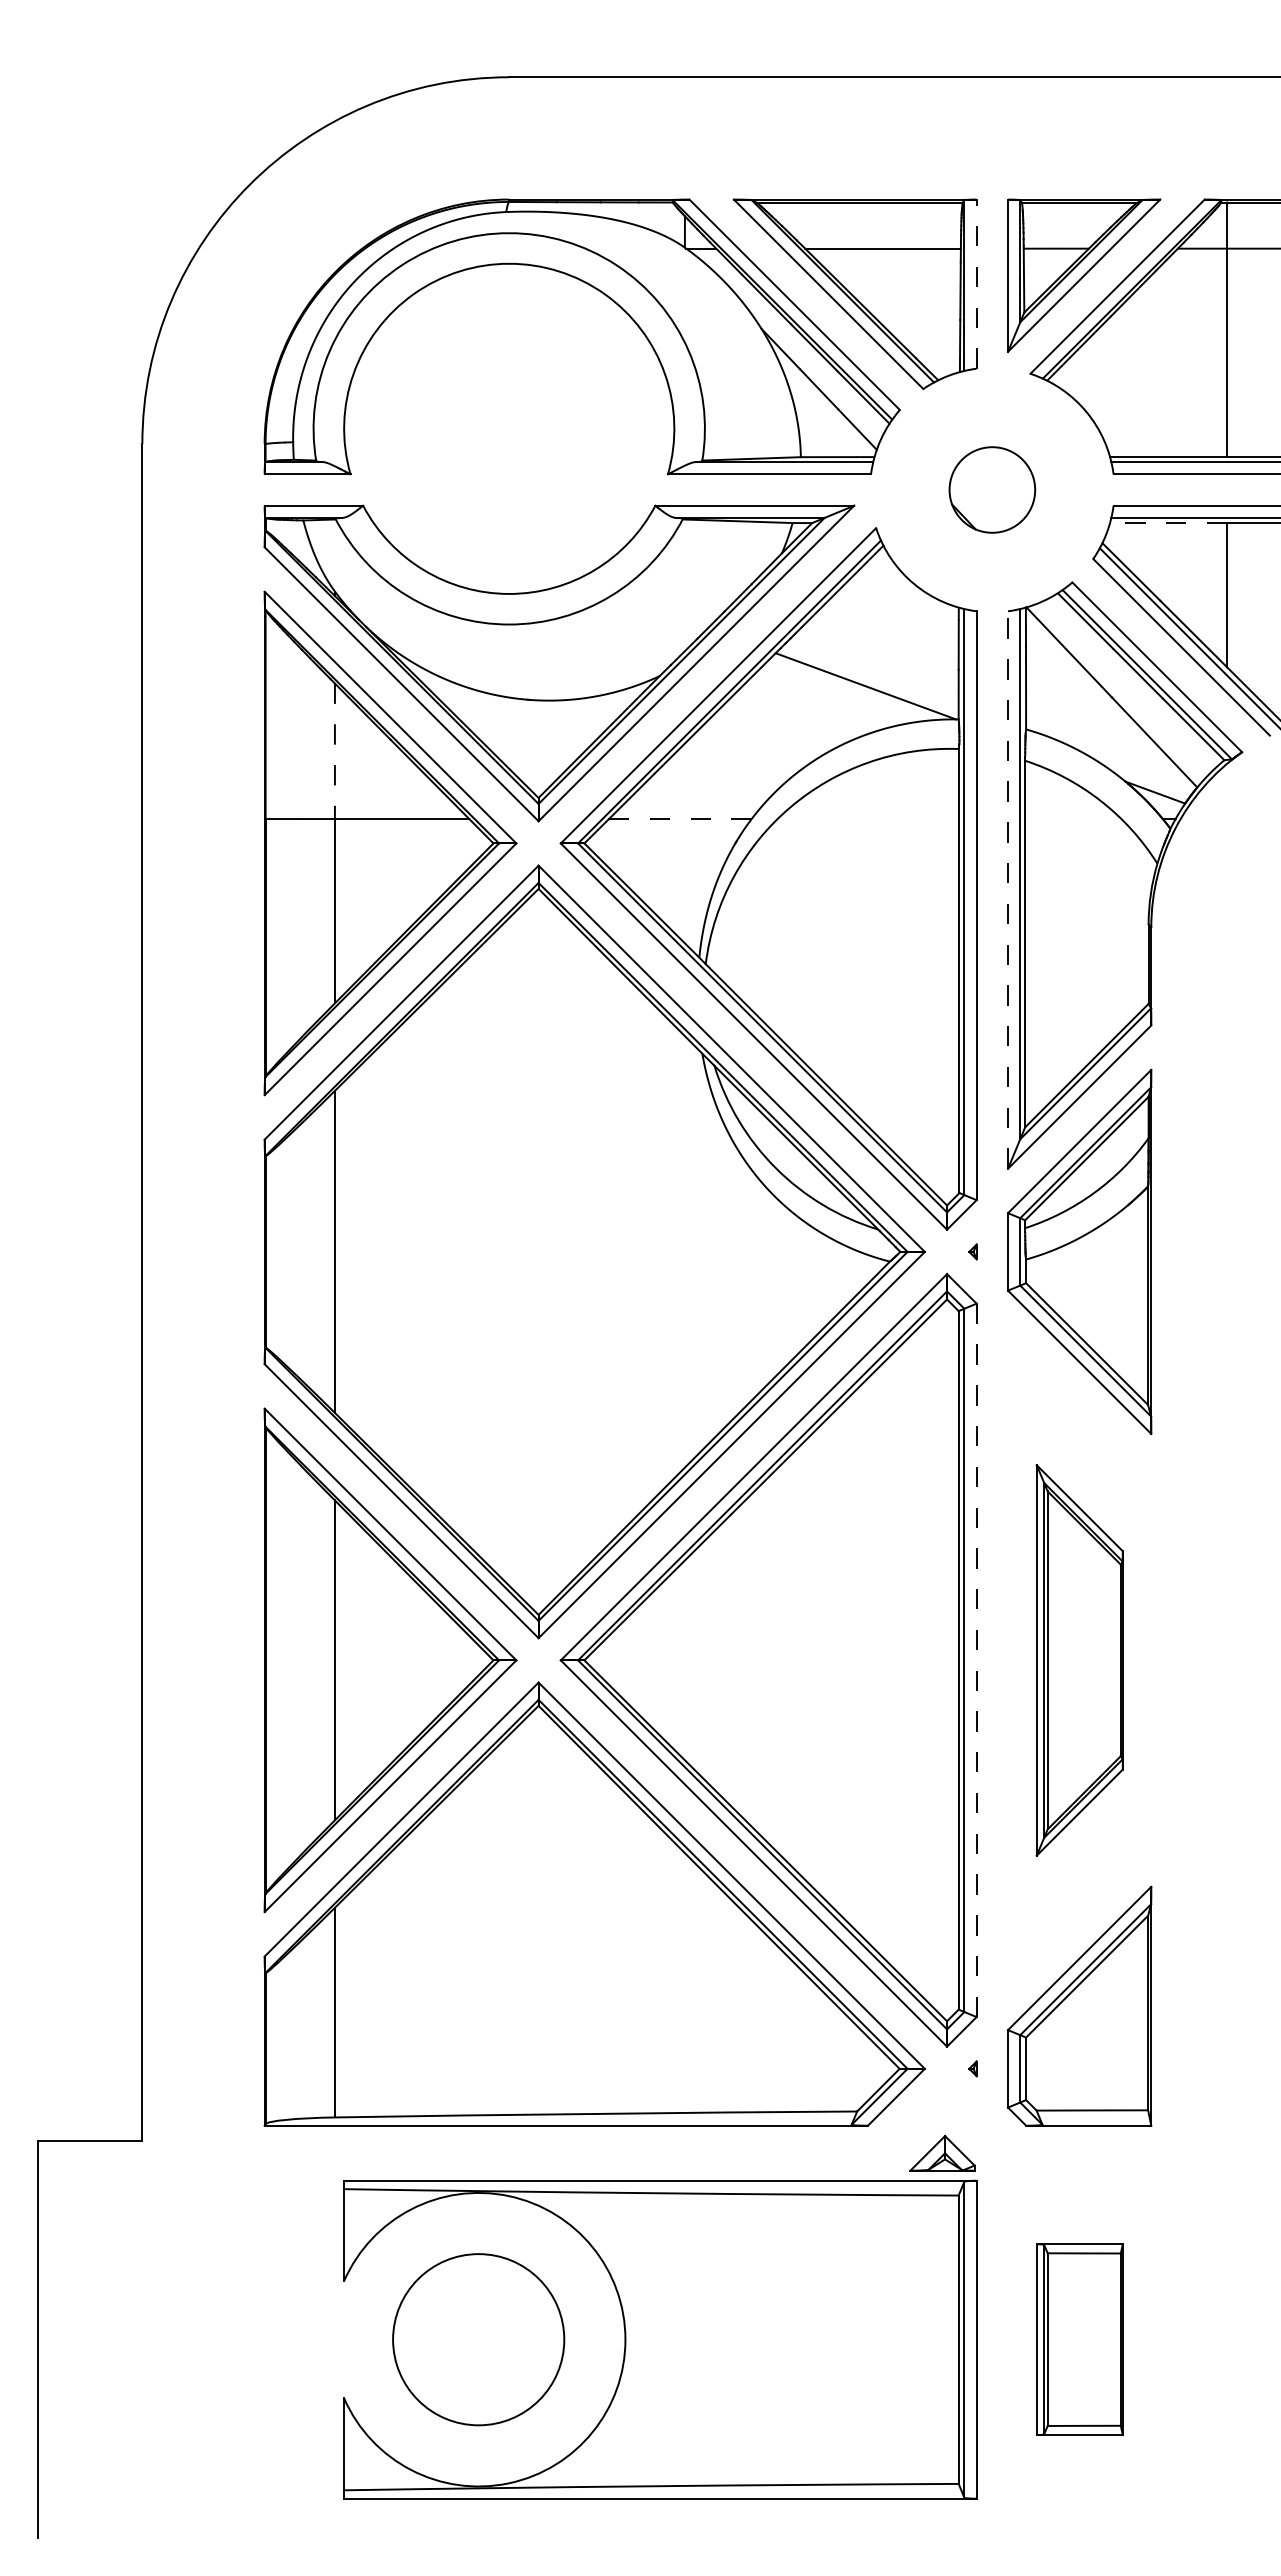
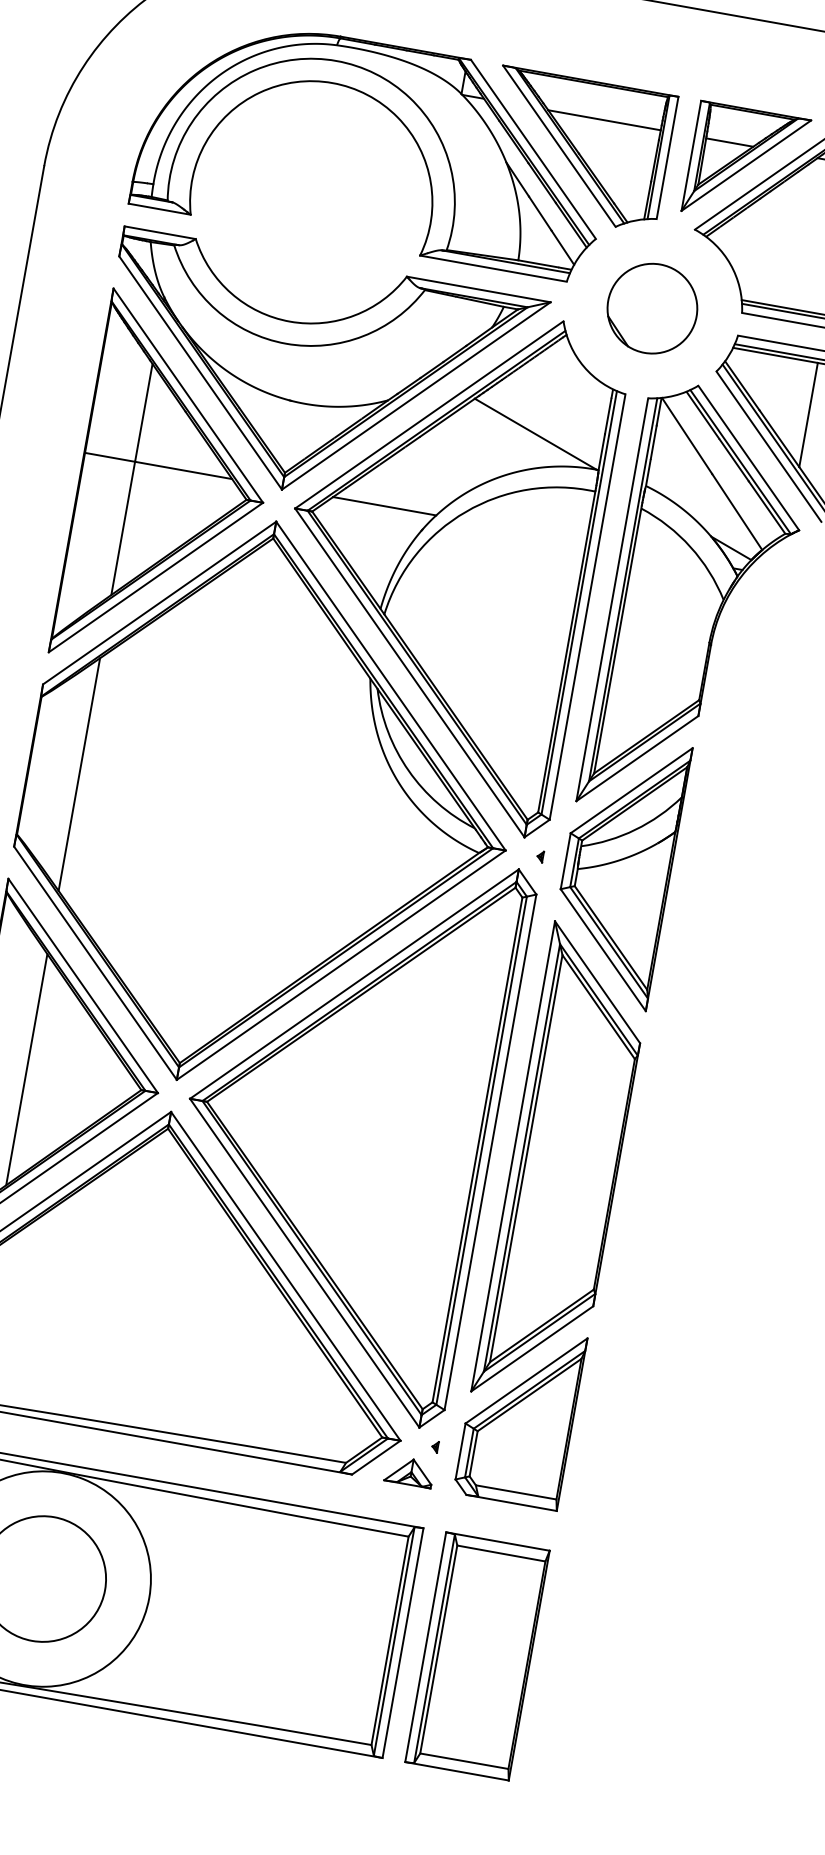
line: (976, 284) -> (667, 158), dashed -> solid
part: (992, 489) -> (652, 308), size x1.43
line: (1168, 523) -> (775, 355), dashed -> solid
line: (334, 751) -> (143, 412), dashed -> solid
line: (680, 819) -> (384, 506), dashed -> solid
line: (1008, 890) -> (612, 600), dashed -> solid
line: (976, 1660) -> (490, 1152), dashed -> solid
part: (1079, 1660) -> (564, 1165), size x1.67
part: (942, 2152) -> (409, 1471), moved
part: (1079, 2339) -> (477, 1656), size x1.67

